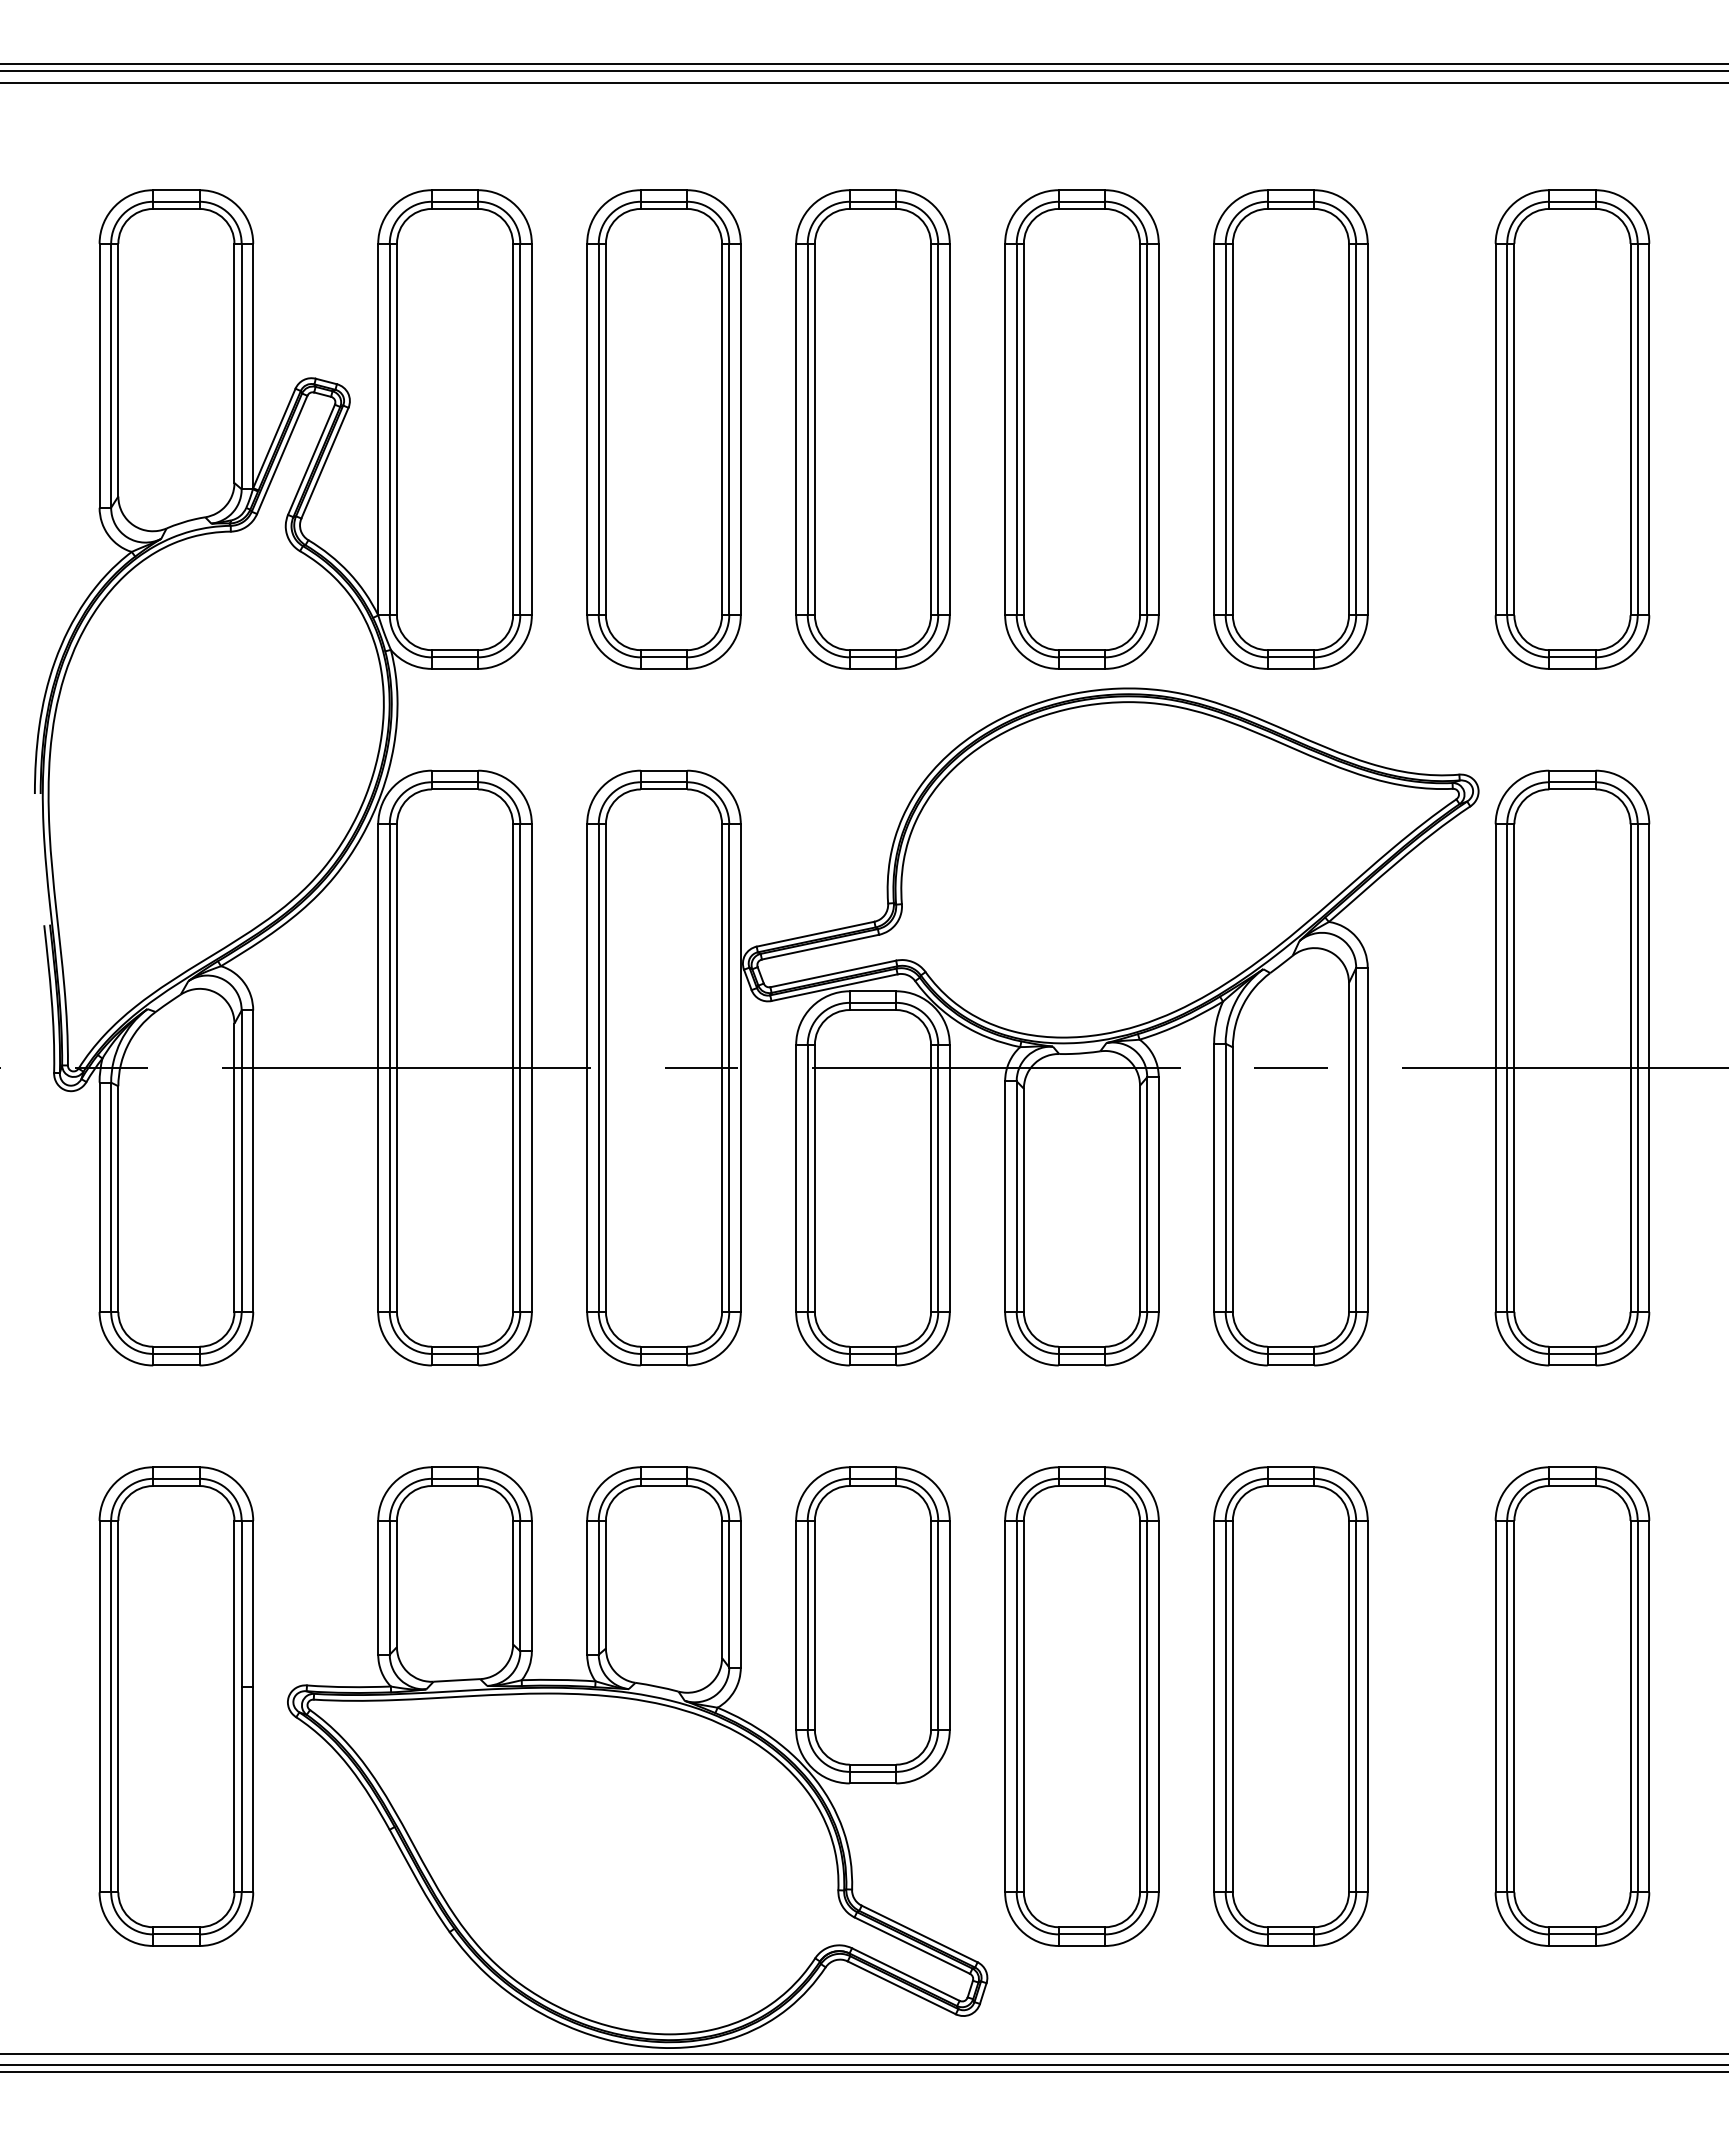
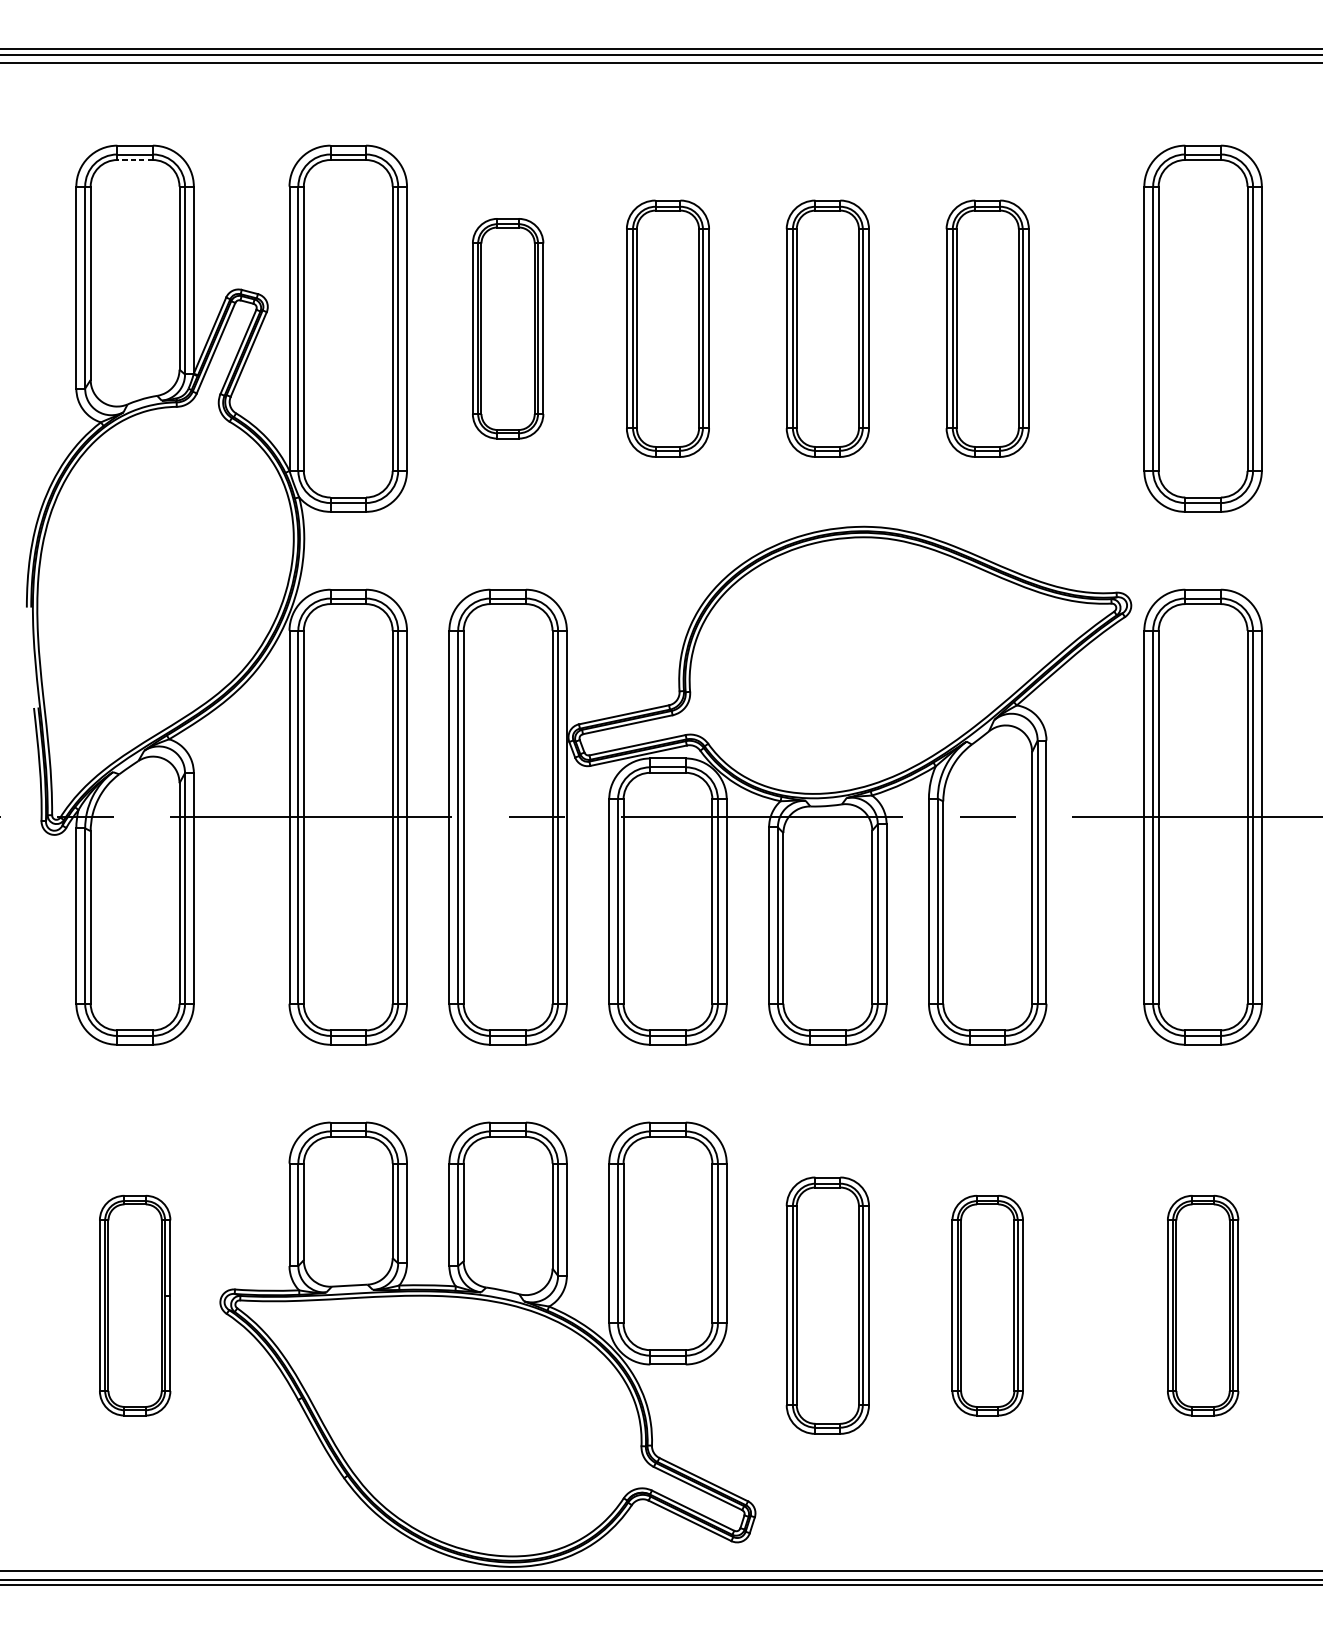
line: (175, 208) -> (134, 159), solid -> dashed
part: (663, 429) -> (507, 328), size x0.6
part: (872, 429) -> (667, 328), size x0.7
part: (1081, 429) -> (827, 328), size x0.7
part: (1290, 429) -> (987, 328), size x0.7
part: (176, 1706) -> (135, 1305), size x0.6
part: (1081, 1706) -> (827, 1305), size x0.7
part: (1290, 1706) -> (987, 1305), size x0.6
part: (1572, 1706) -> (1203, 1305), size x0.6

